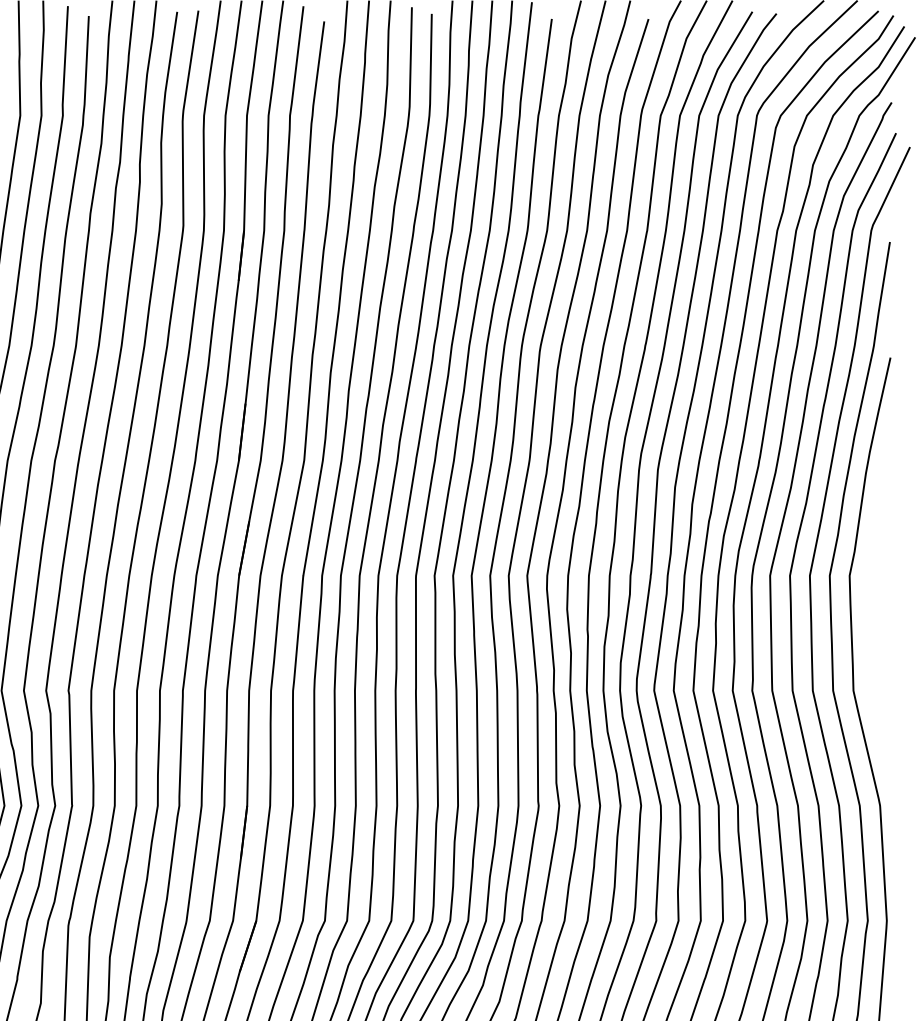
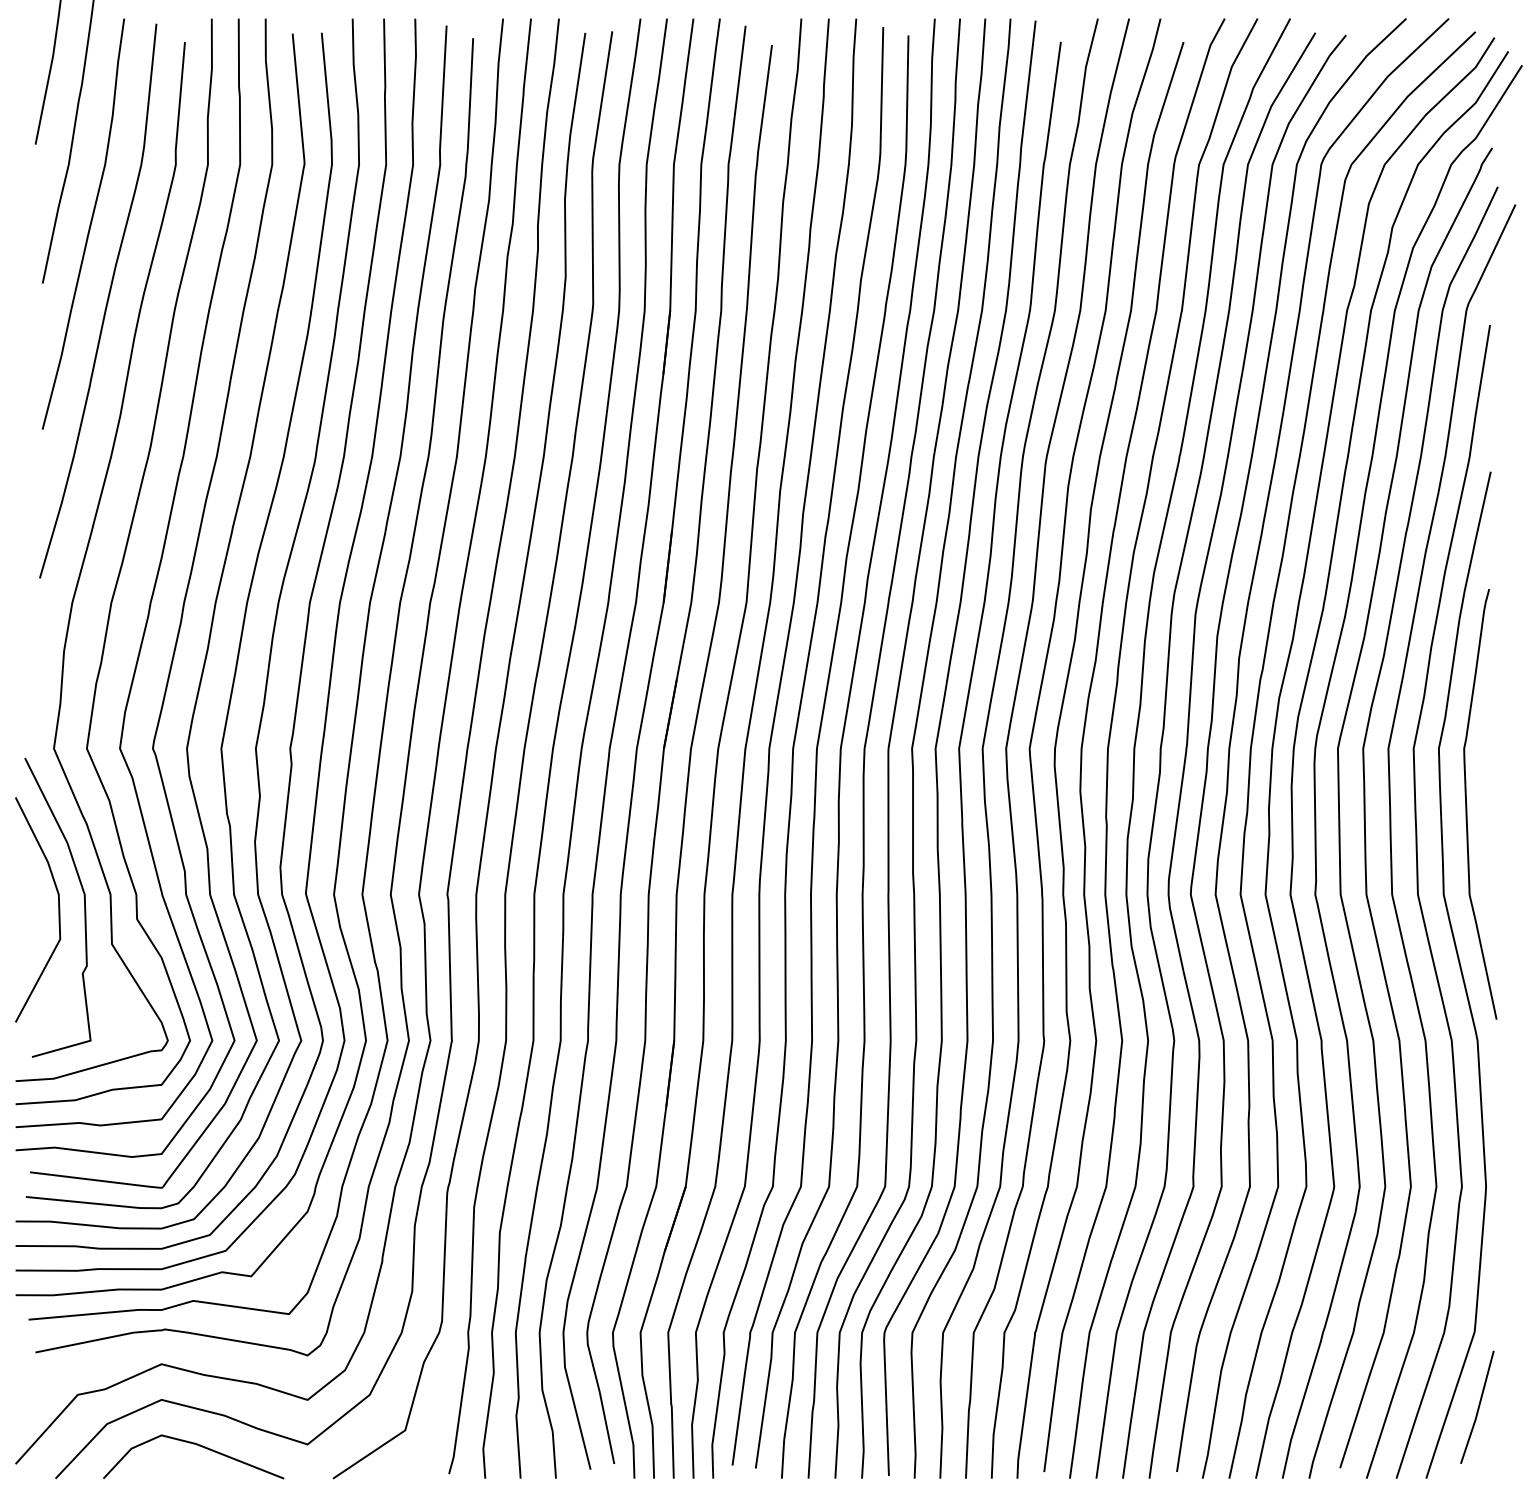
curve: (872, 619) -> (1467, 804), added

